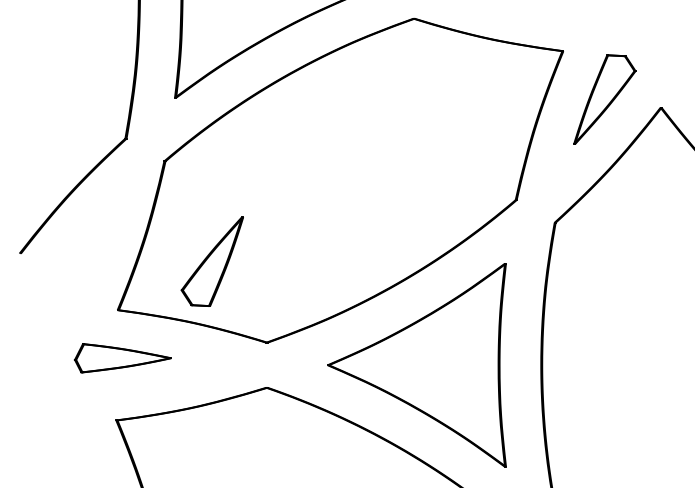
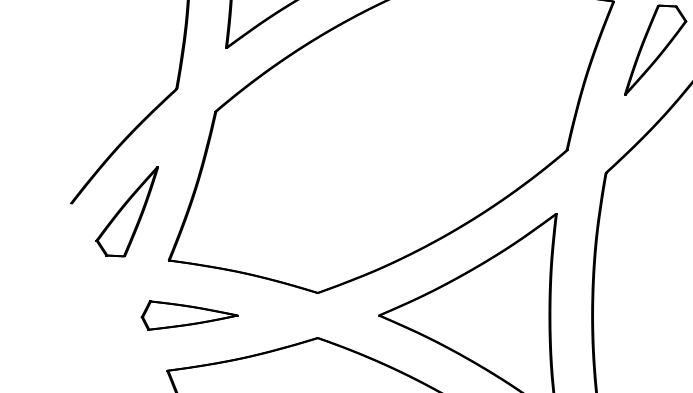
part: (211, 261) -> (126, 211), moved
part: (122, 358) -> (189, 315), moved

